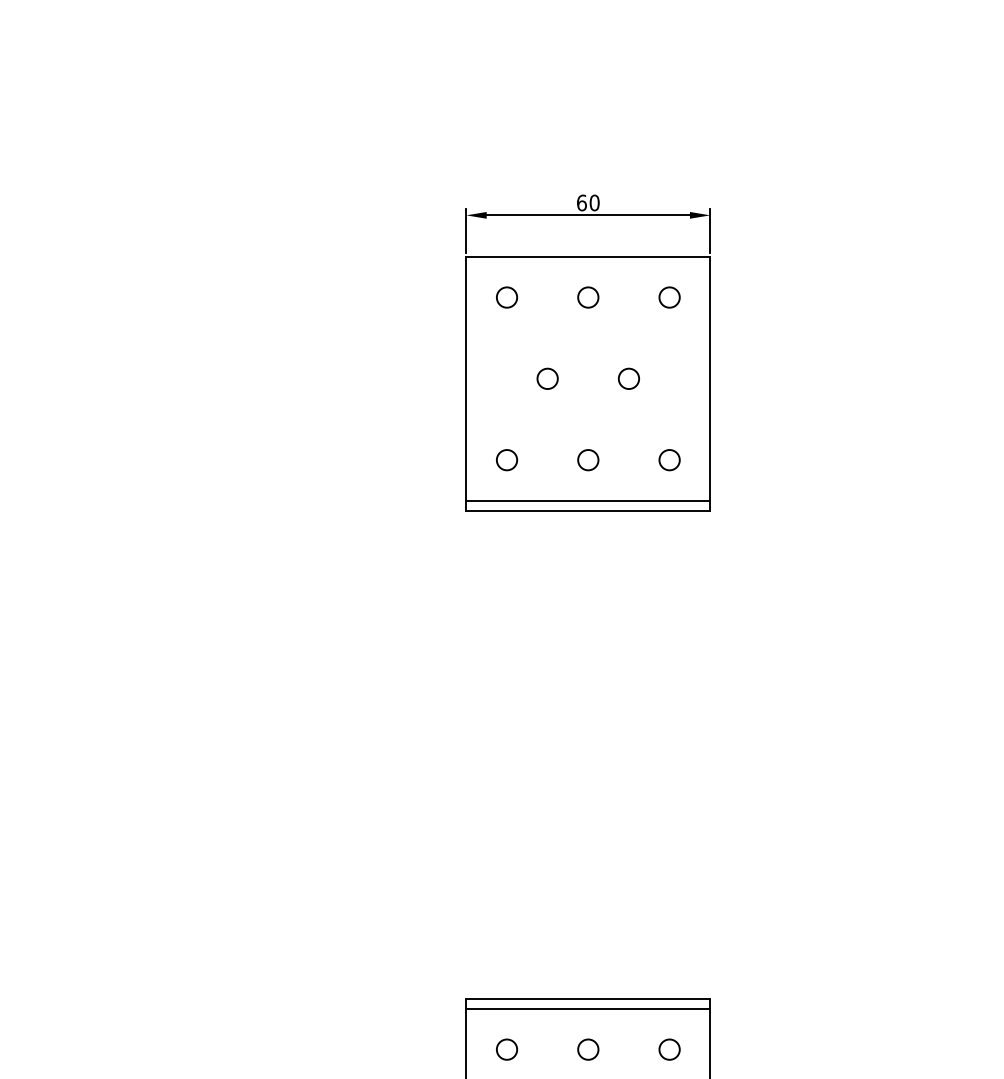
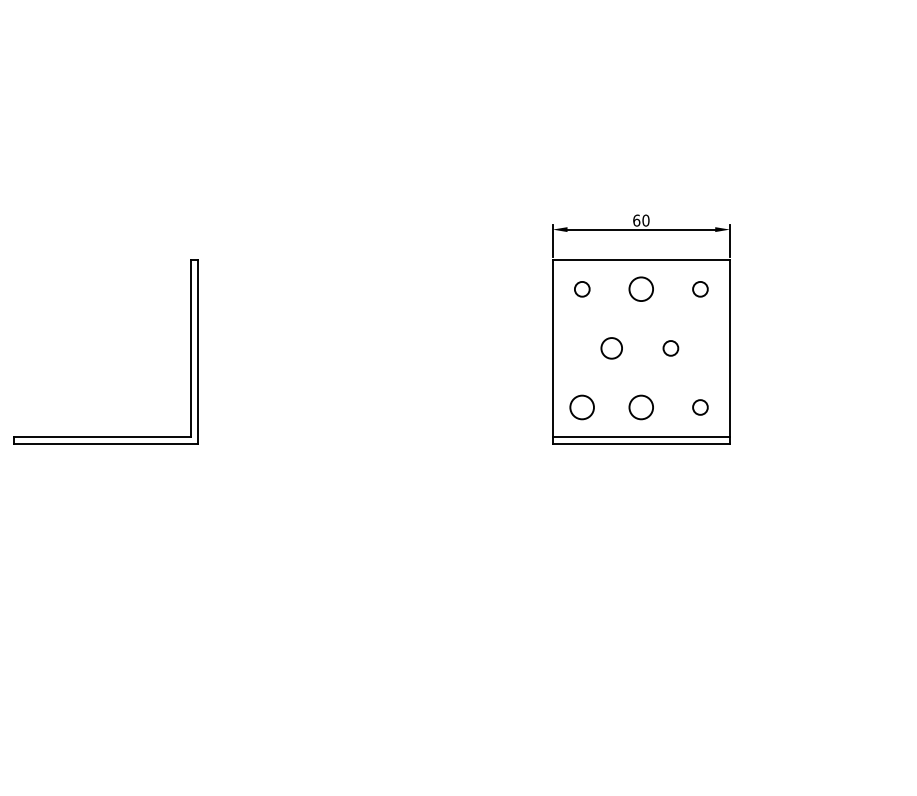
circle: (588, 297) -> (641, 289), size x1.6
circle: (547, 378) -> (611, 348), size x1.4
circle: (507, 460) -> (582, 407), size x1.6
circle: (588, 460) -> (641, 407), size x1.6

